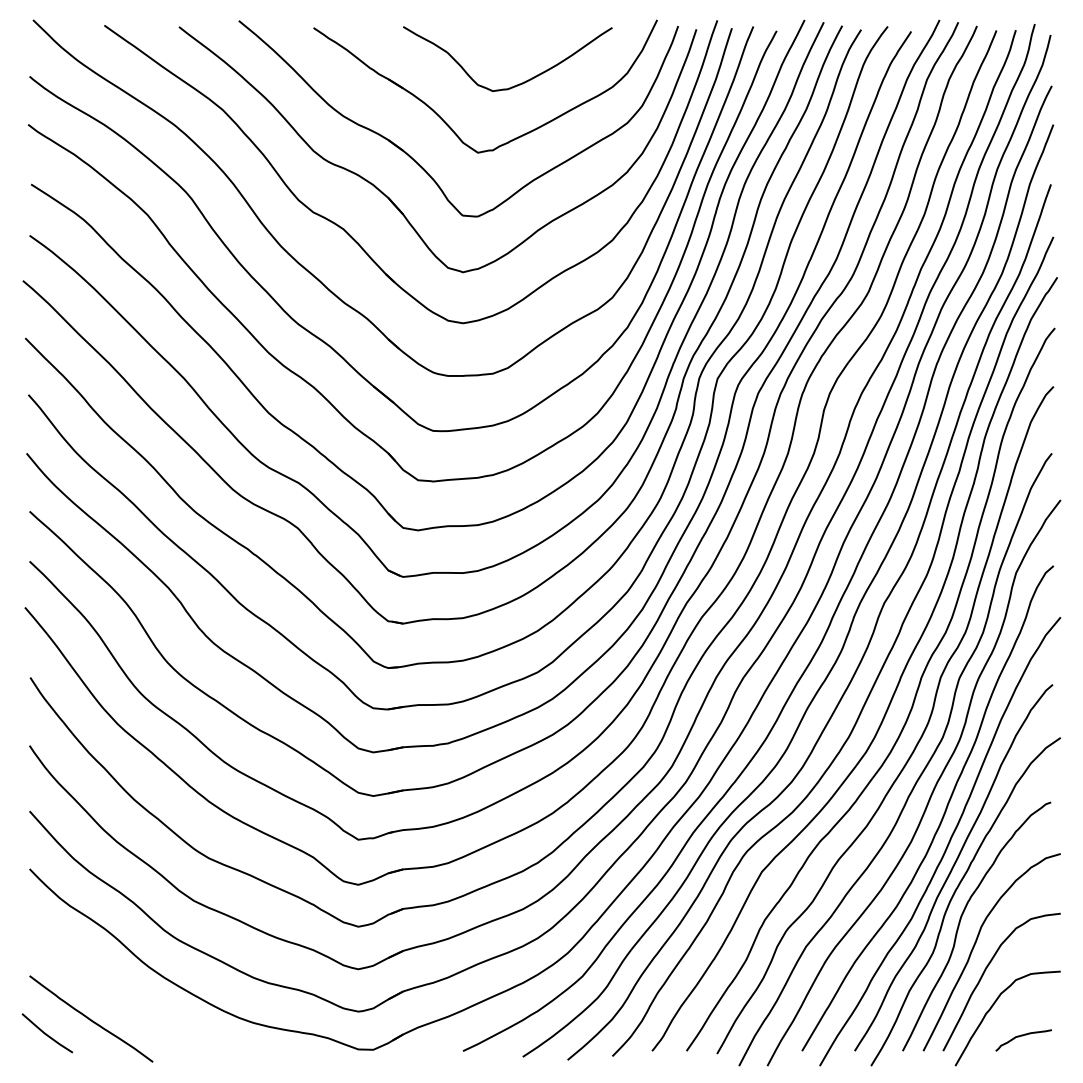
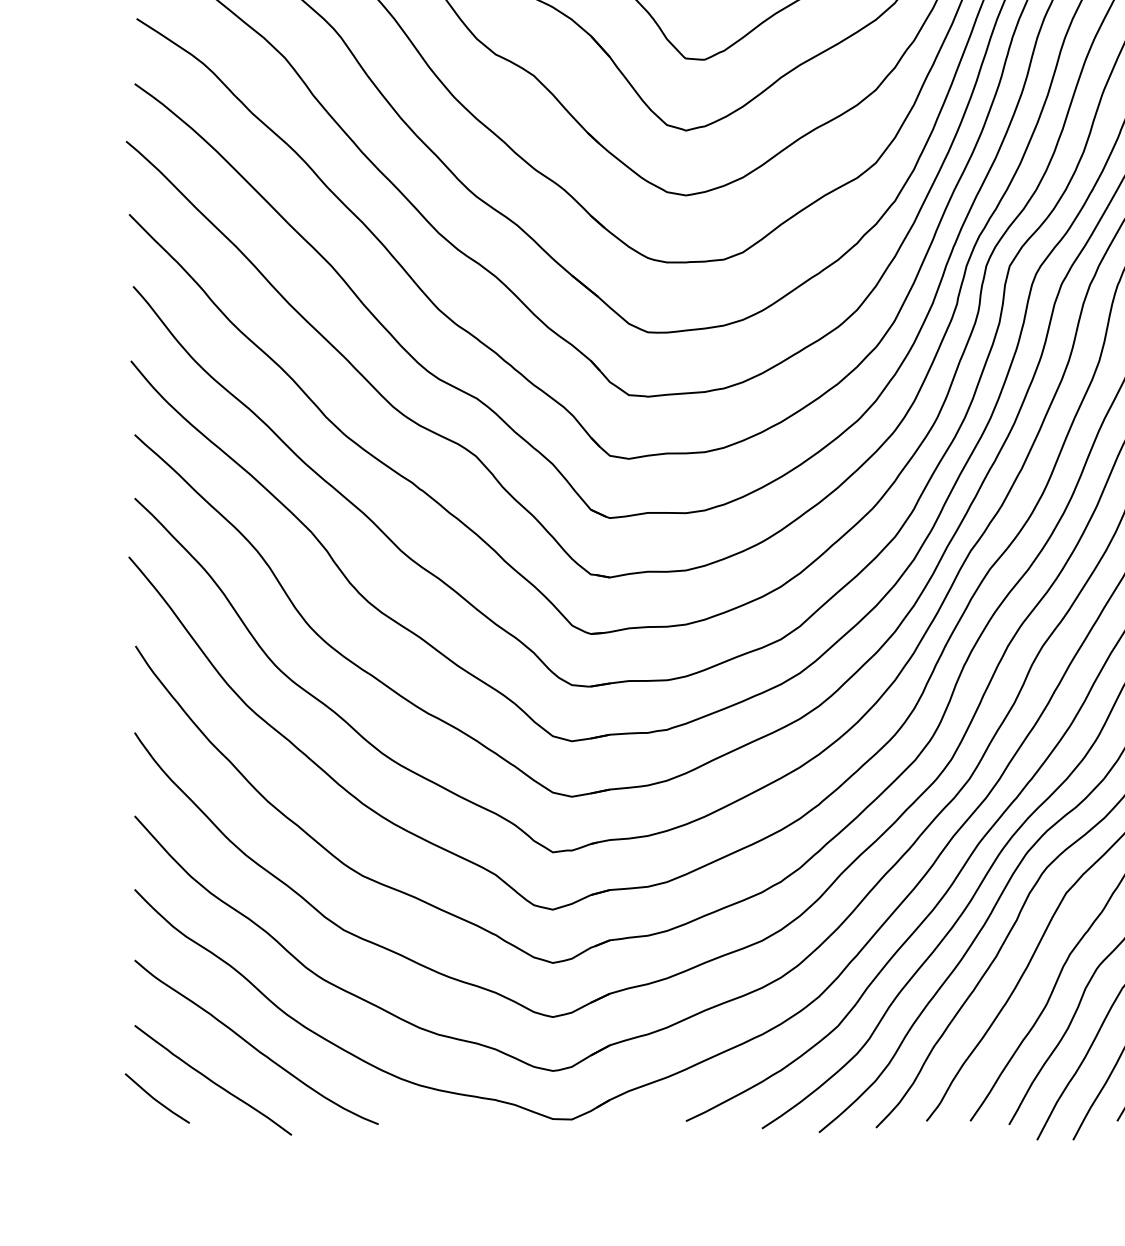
curve: (124, 992) -> (255, 1046), added

